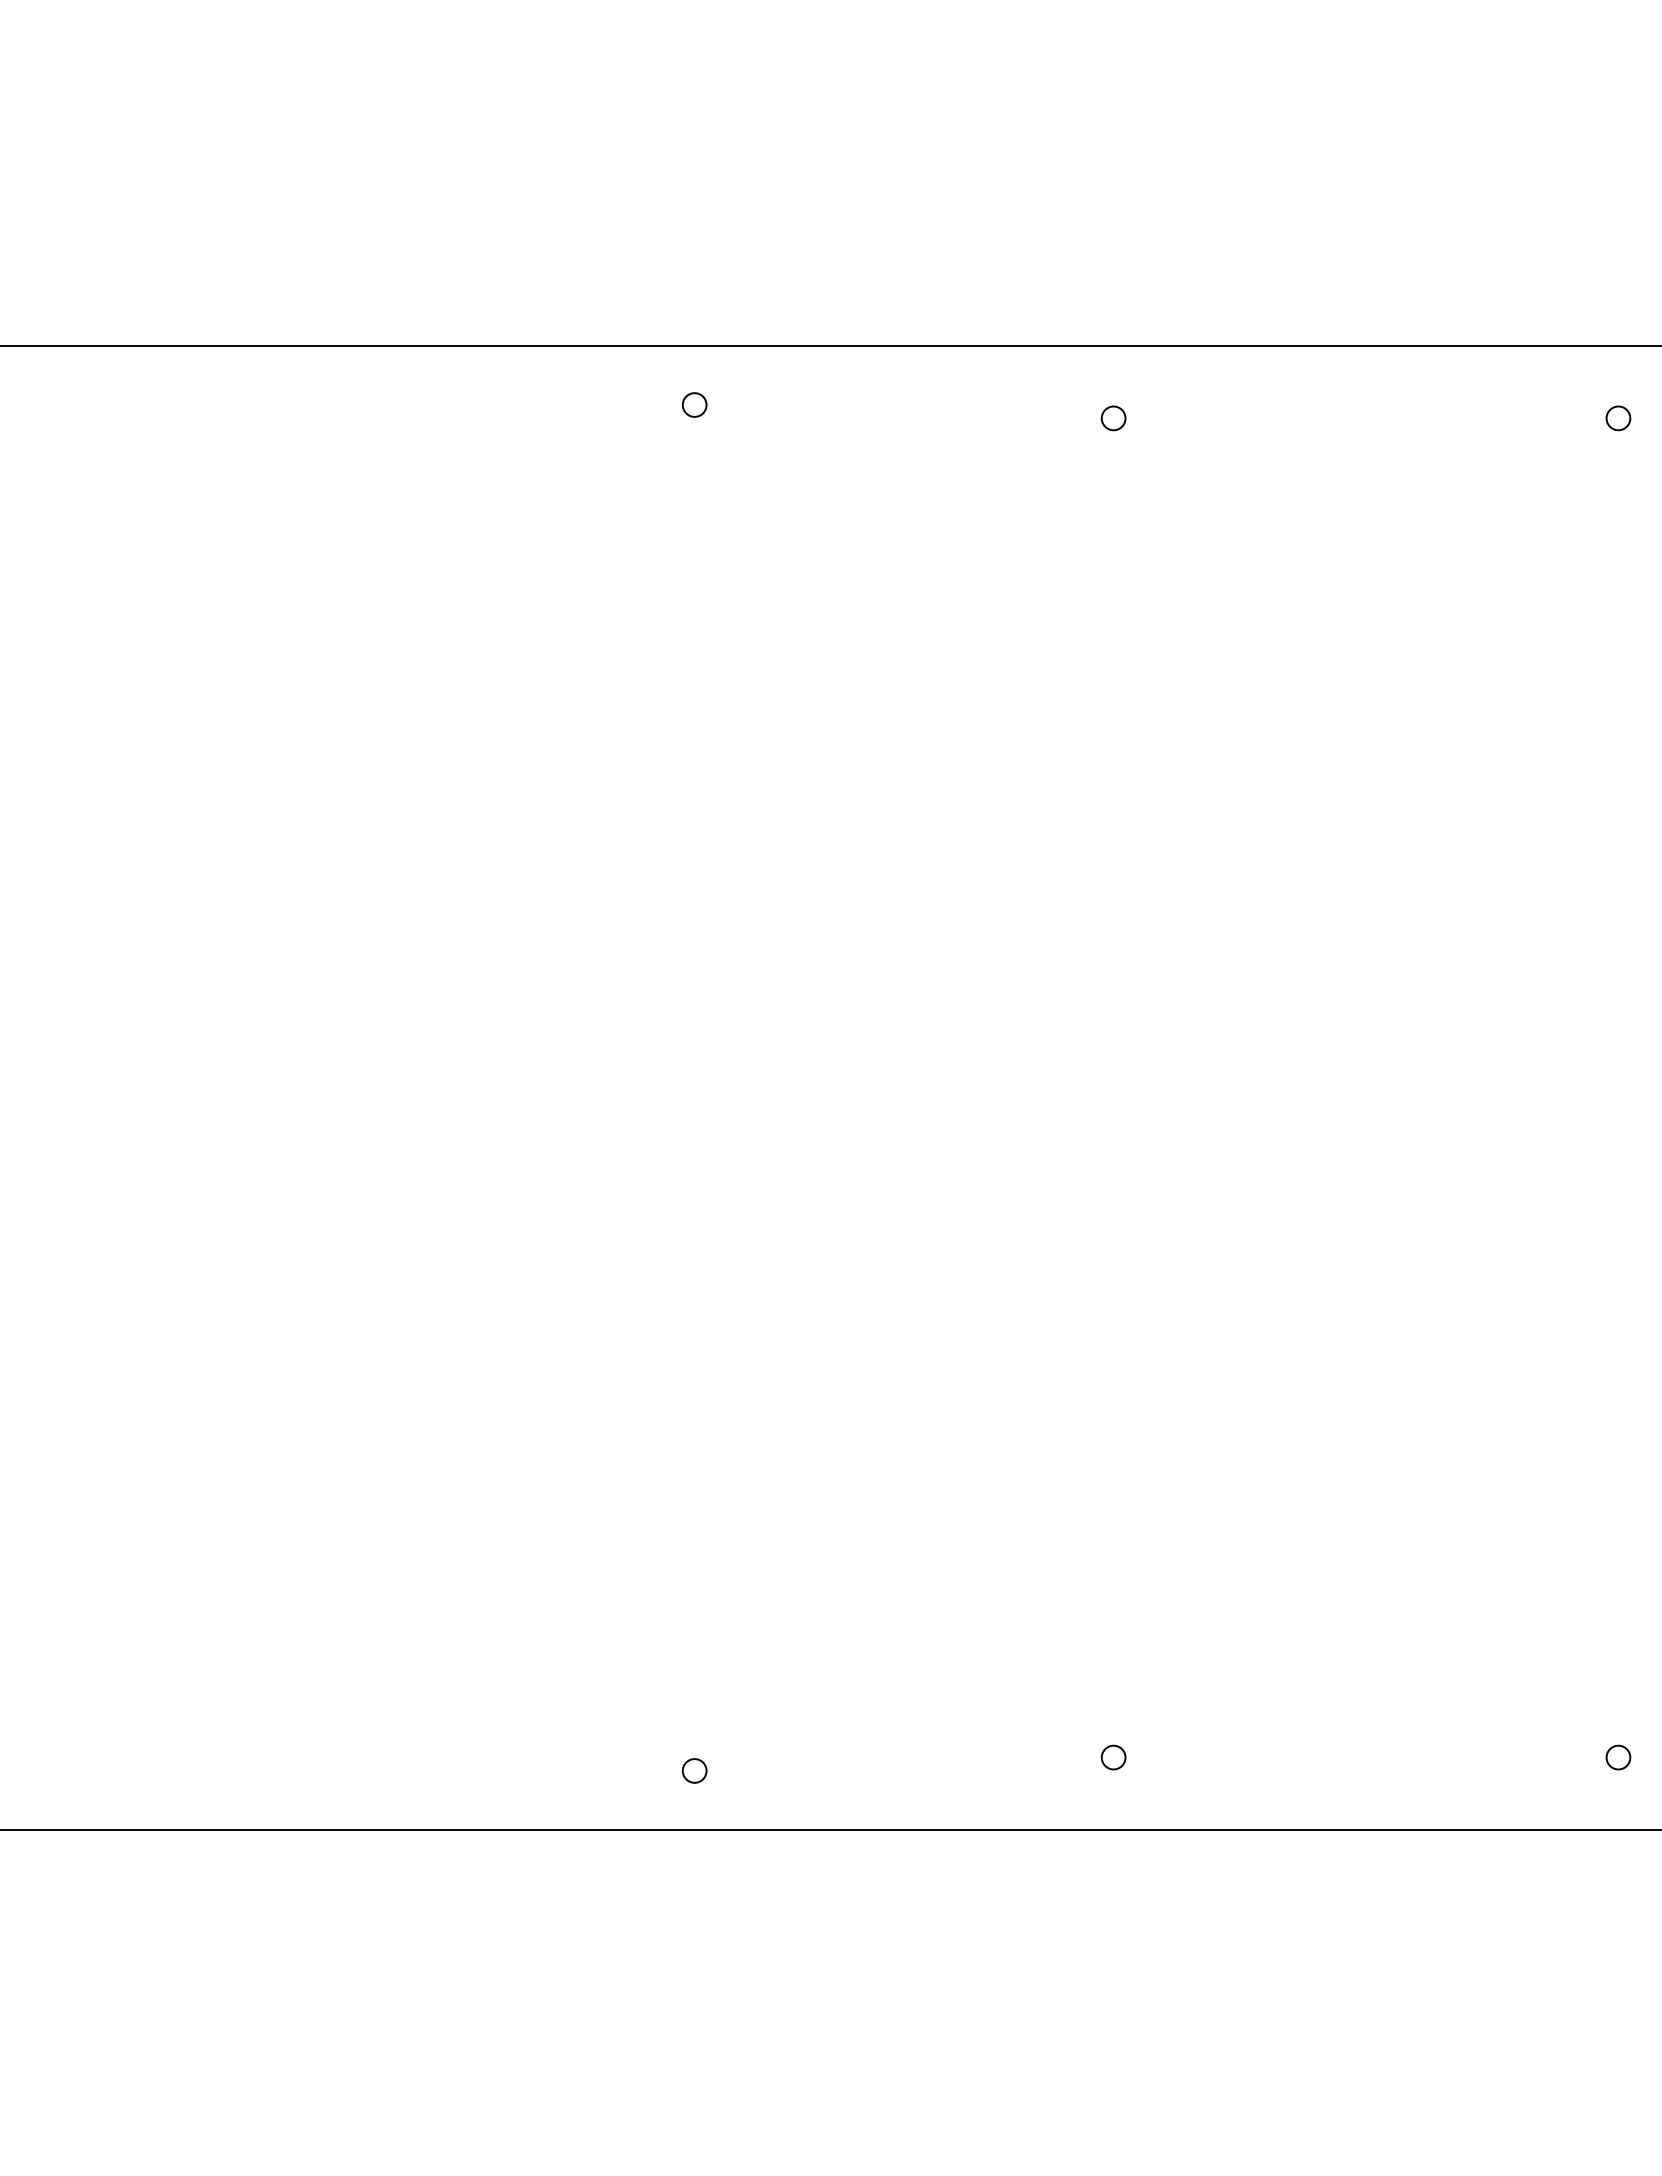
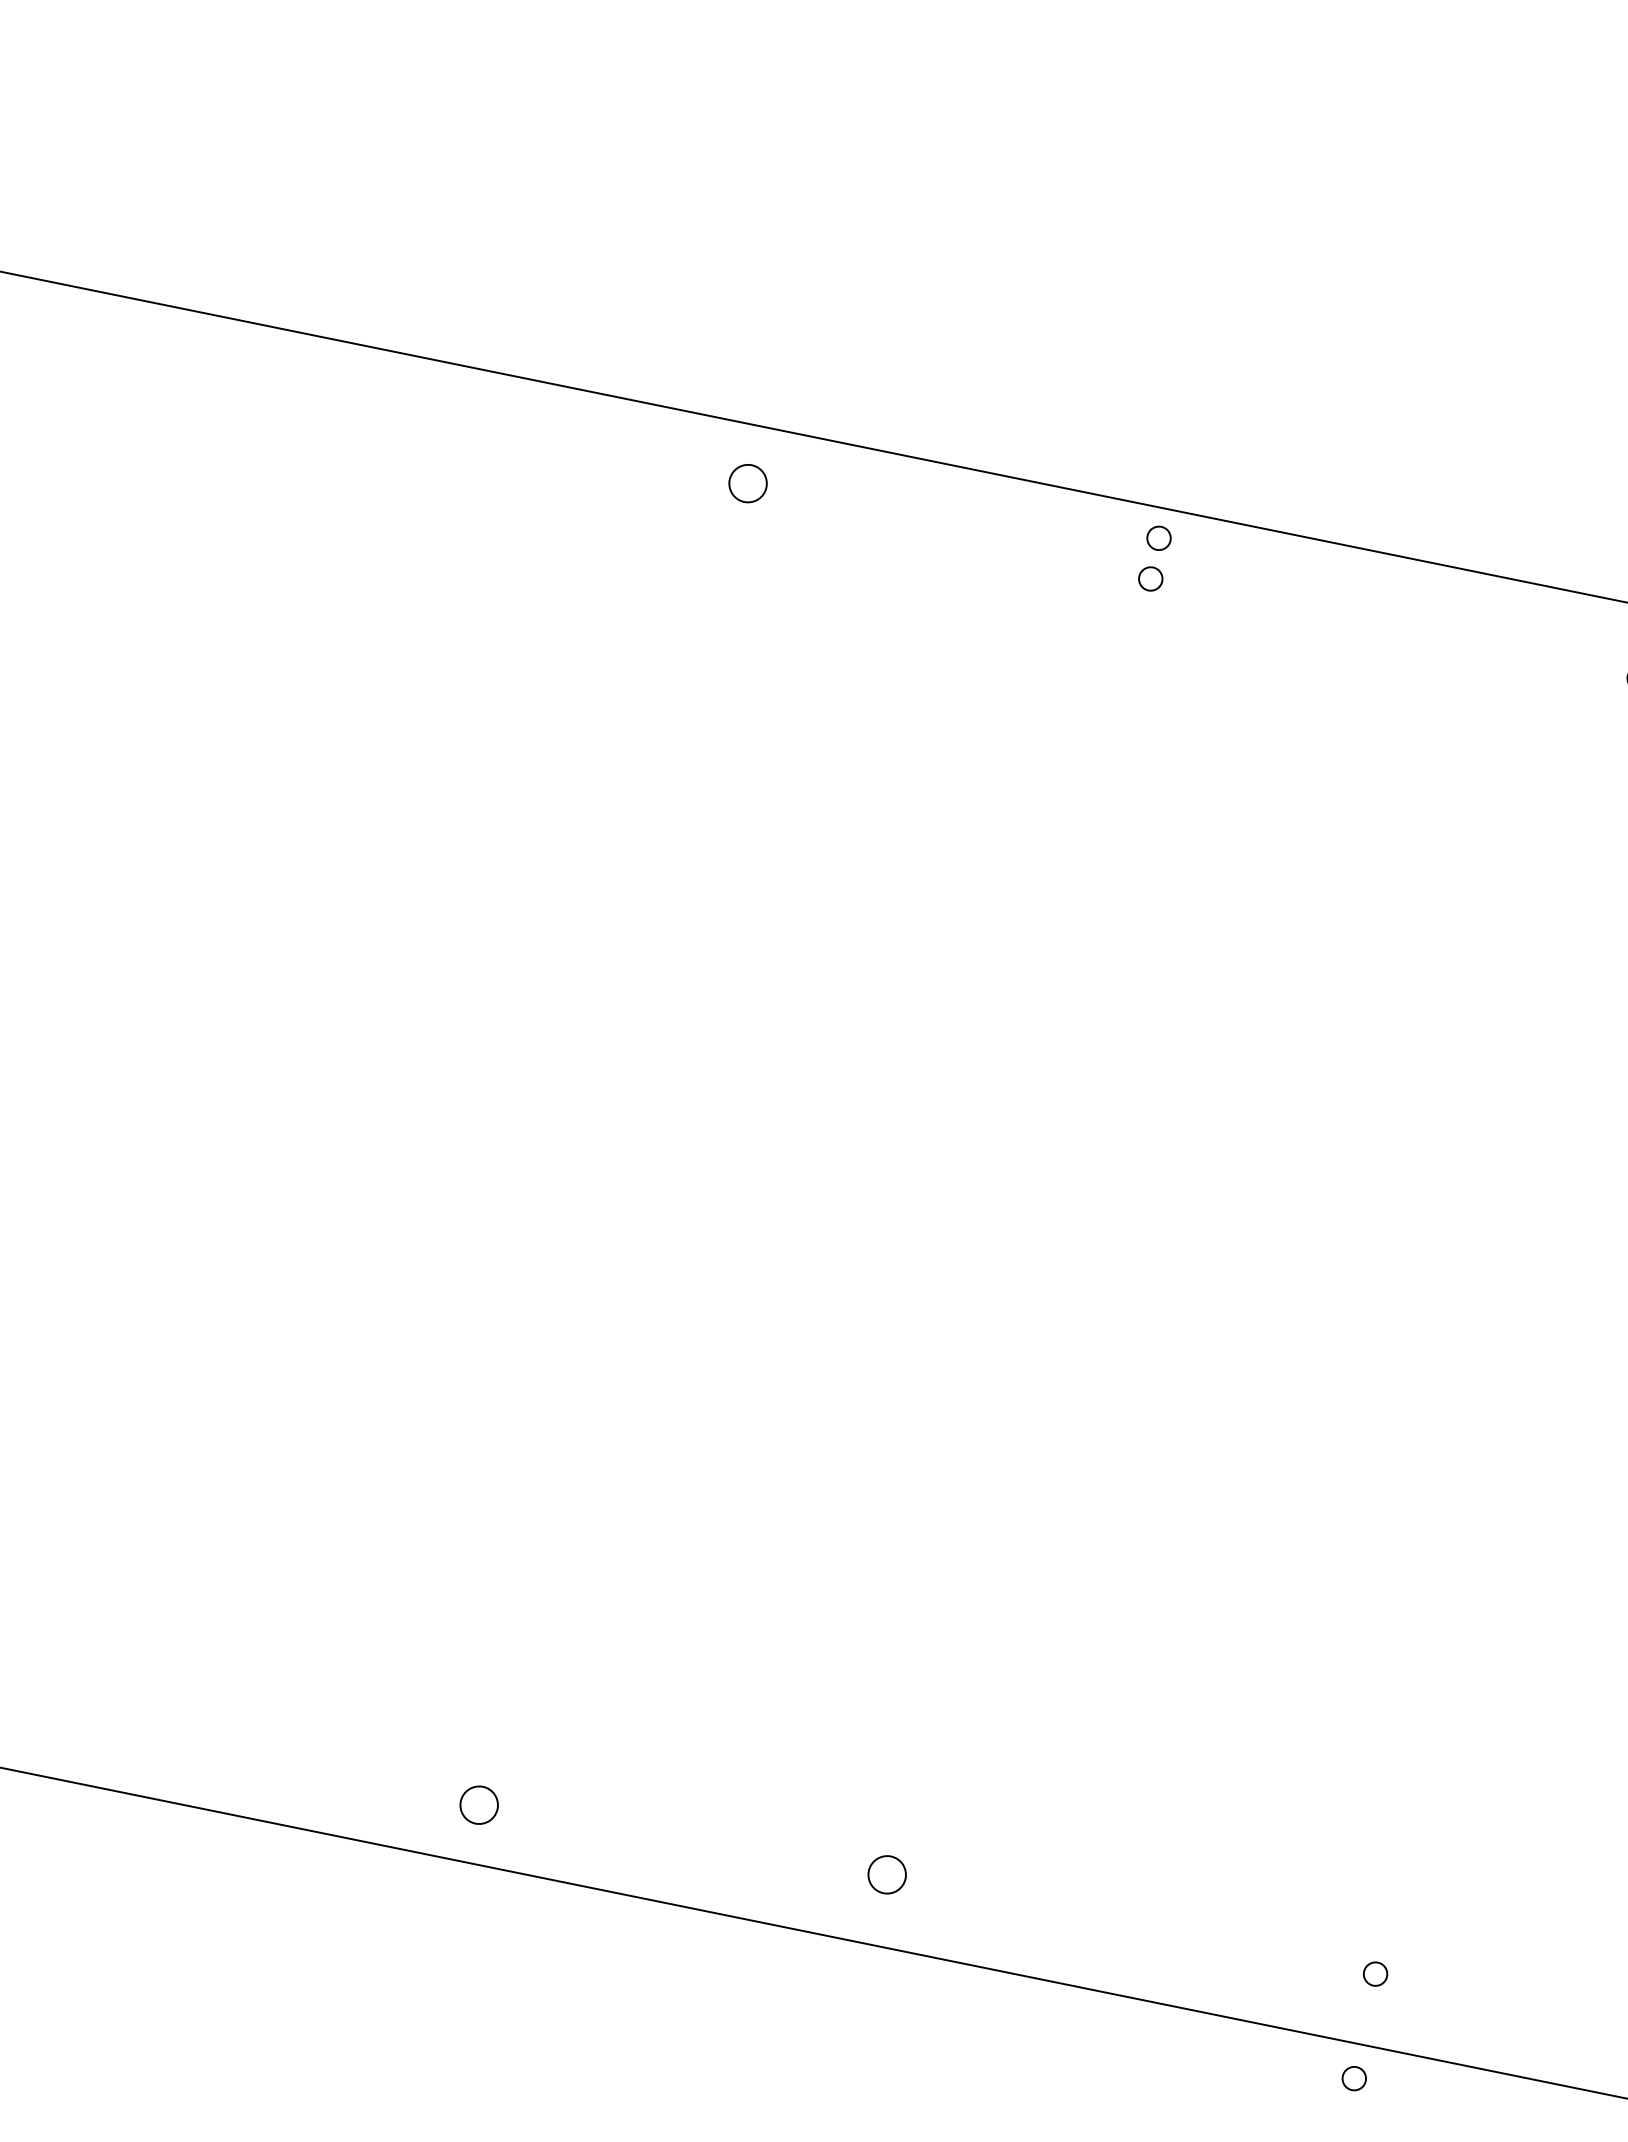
circle: (1113, 376) -> (1158, 538), added
circle: (694, 404) -> (747, 483), size x1.6
circle: (1113, 1757) -> (887, 1874), size x1.6
circle: (694, 1770) -> (479, 1804), size x1.6
circle: (1618, 1865) -> (1354, 2078), added

